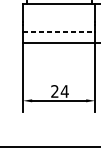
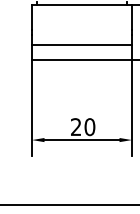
line: (59, 32) -> (82, 45), dashed -> solid
text: (64, 91) -> (89, 127), 24 -> 20

